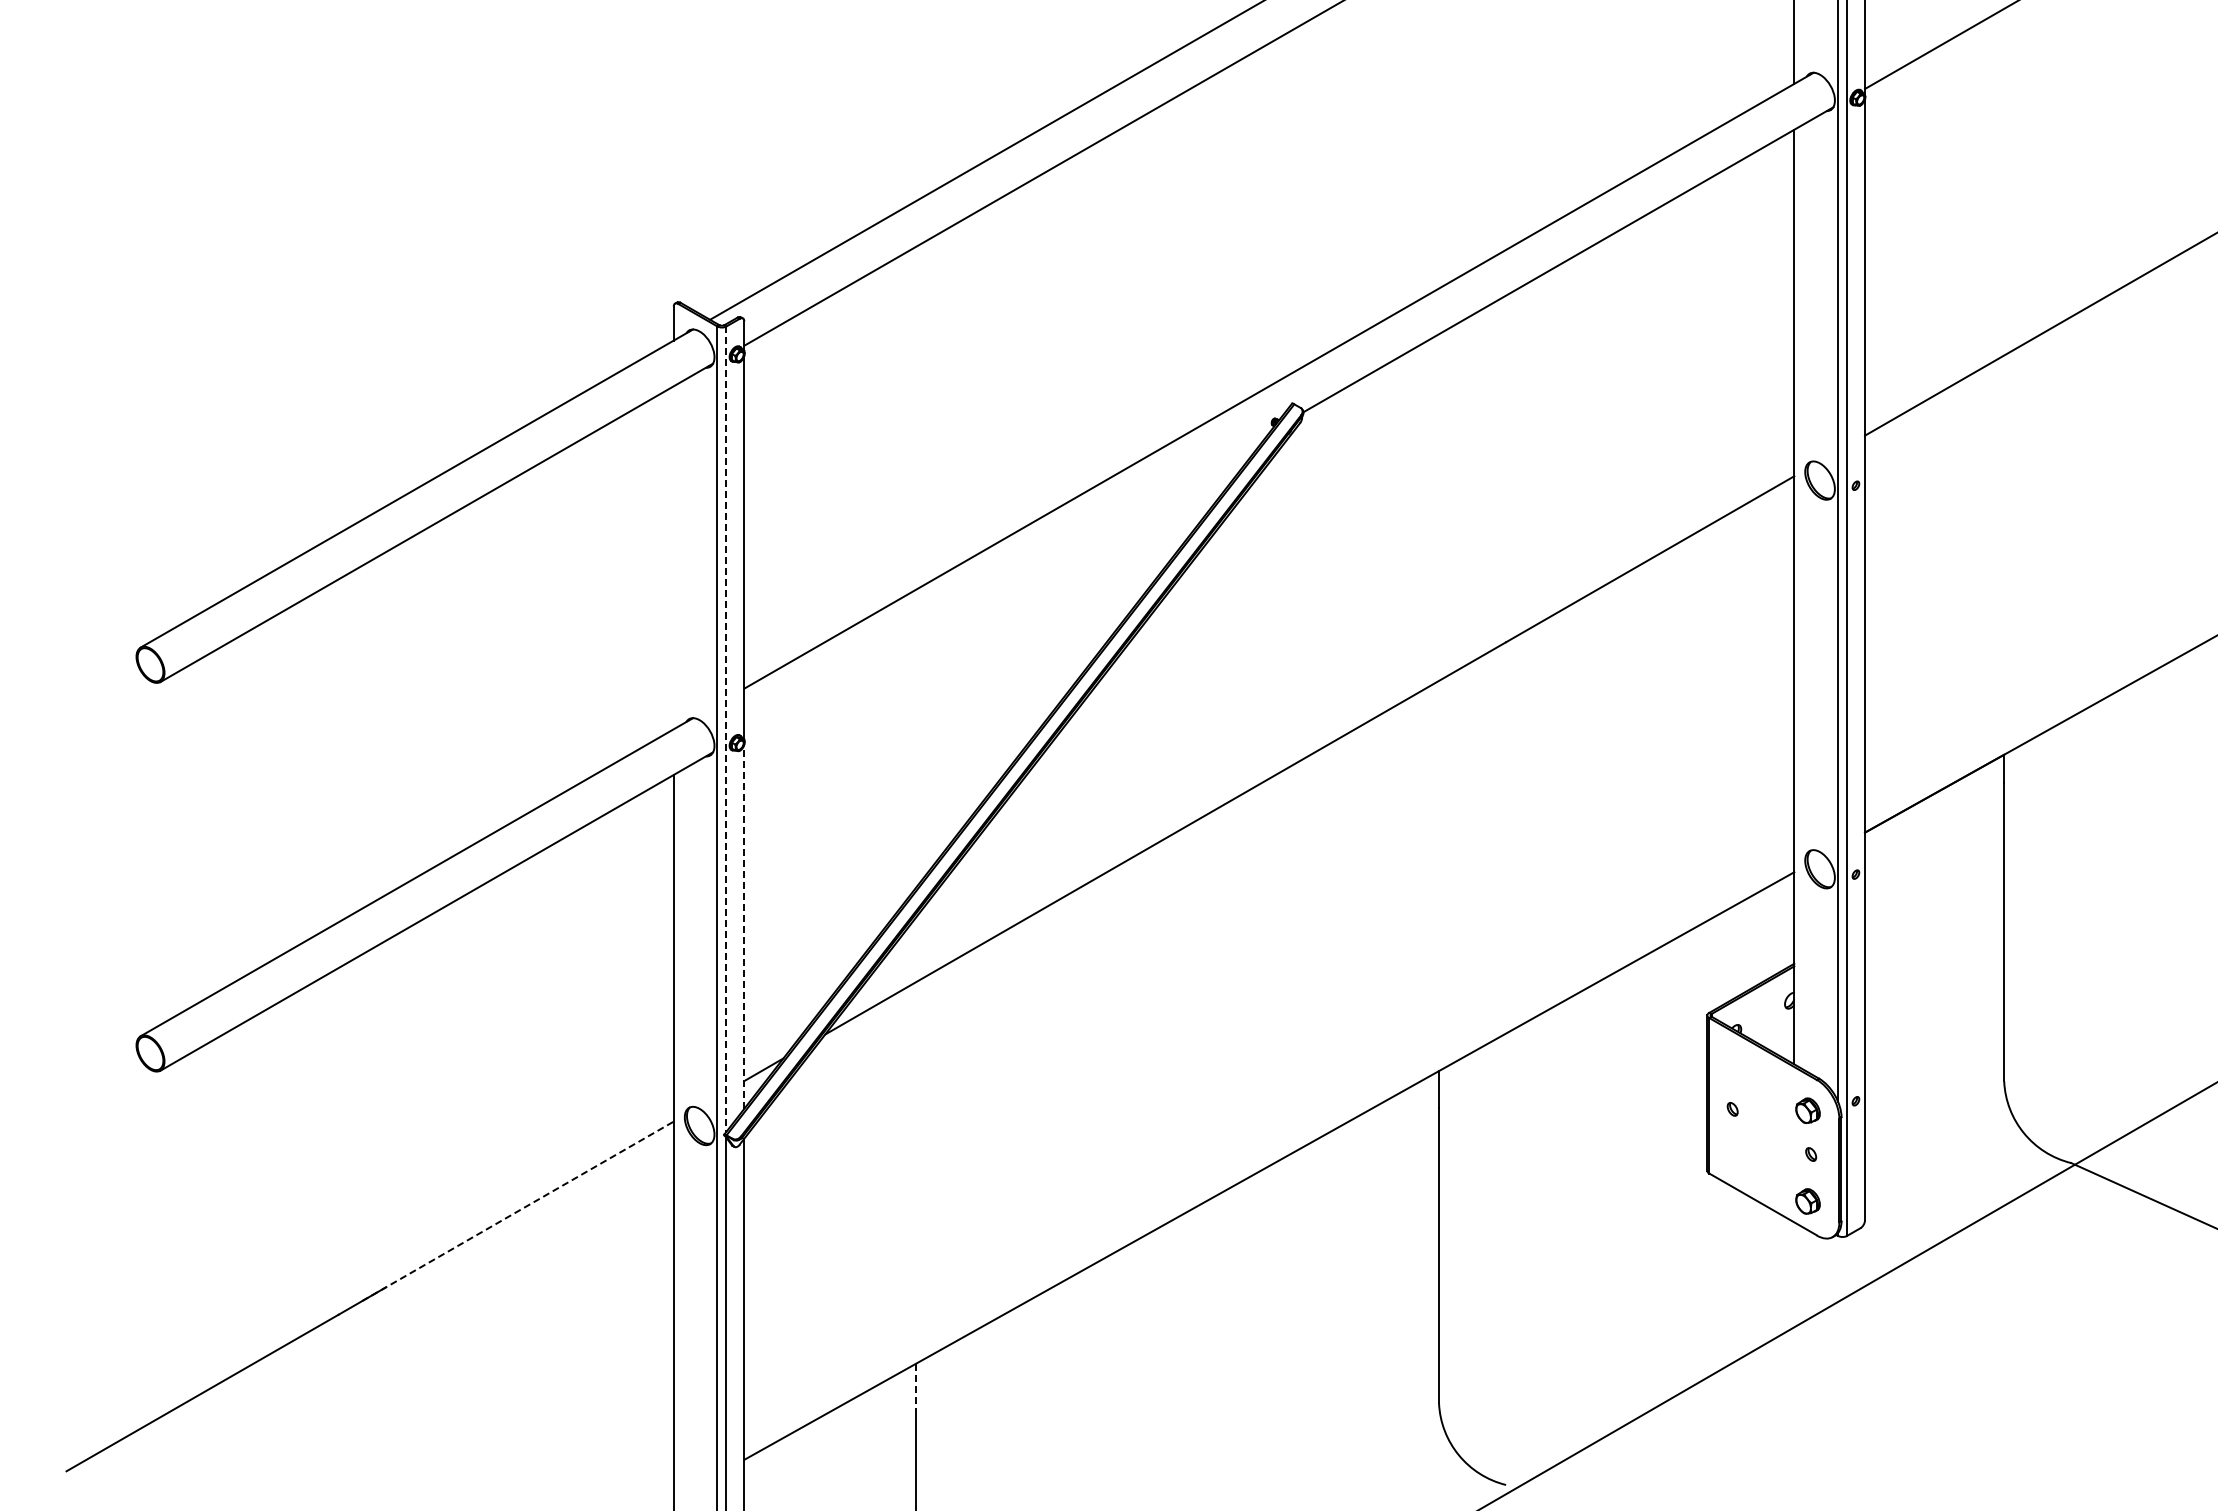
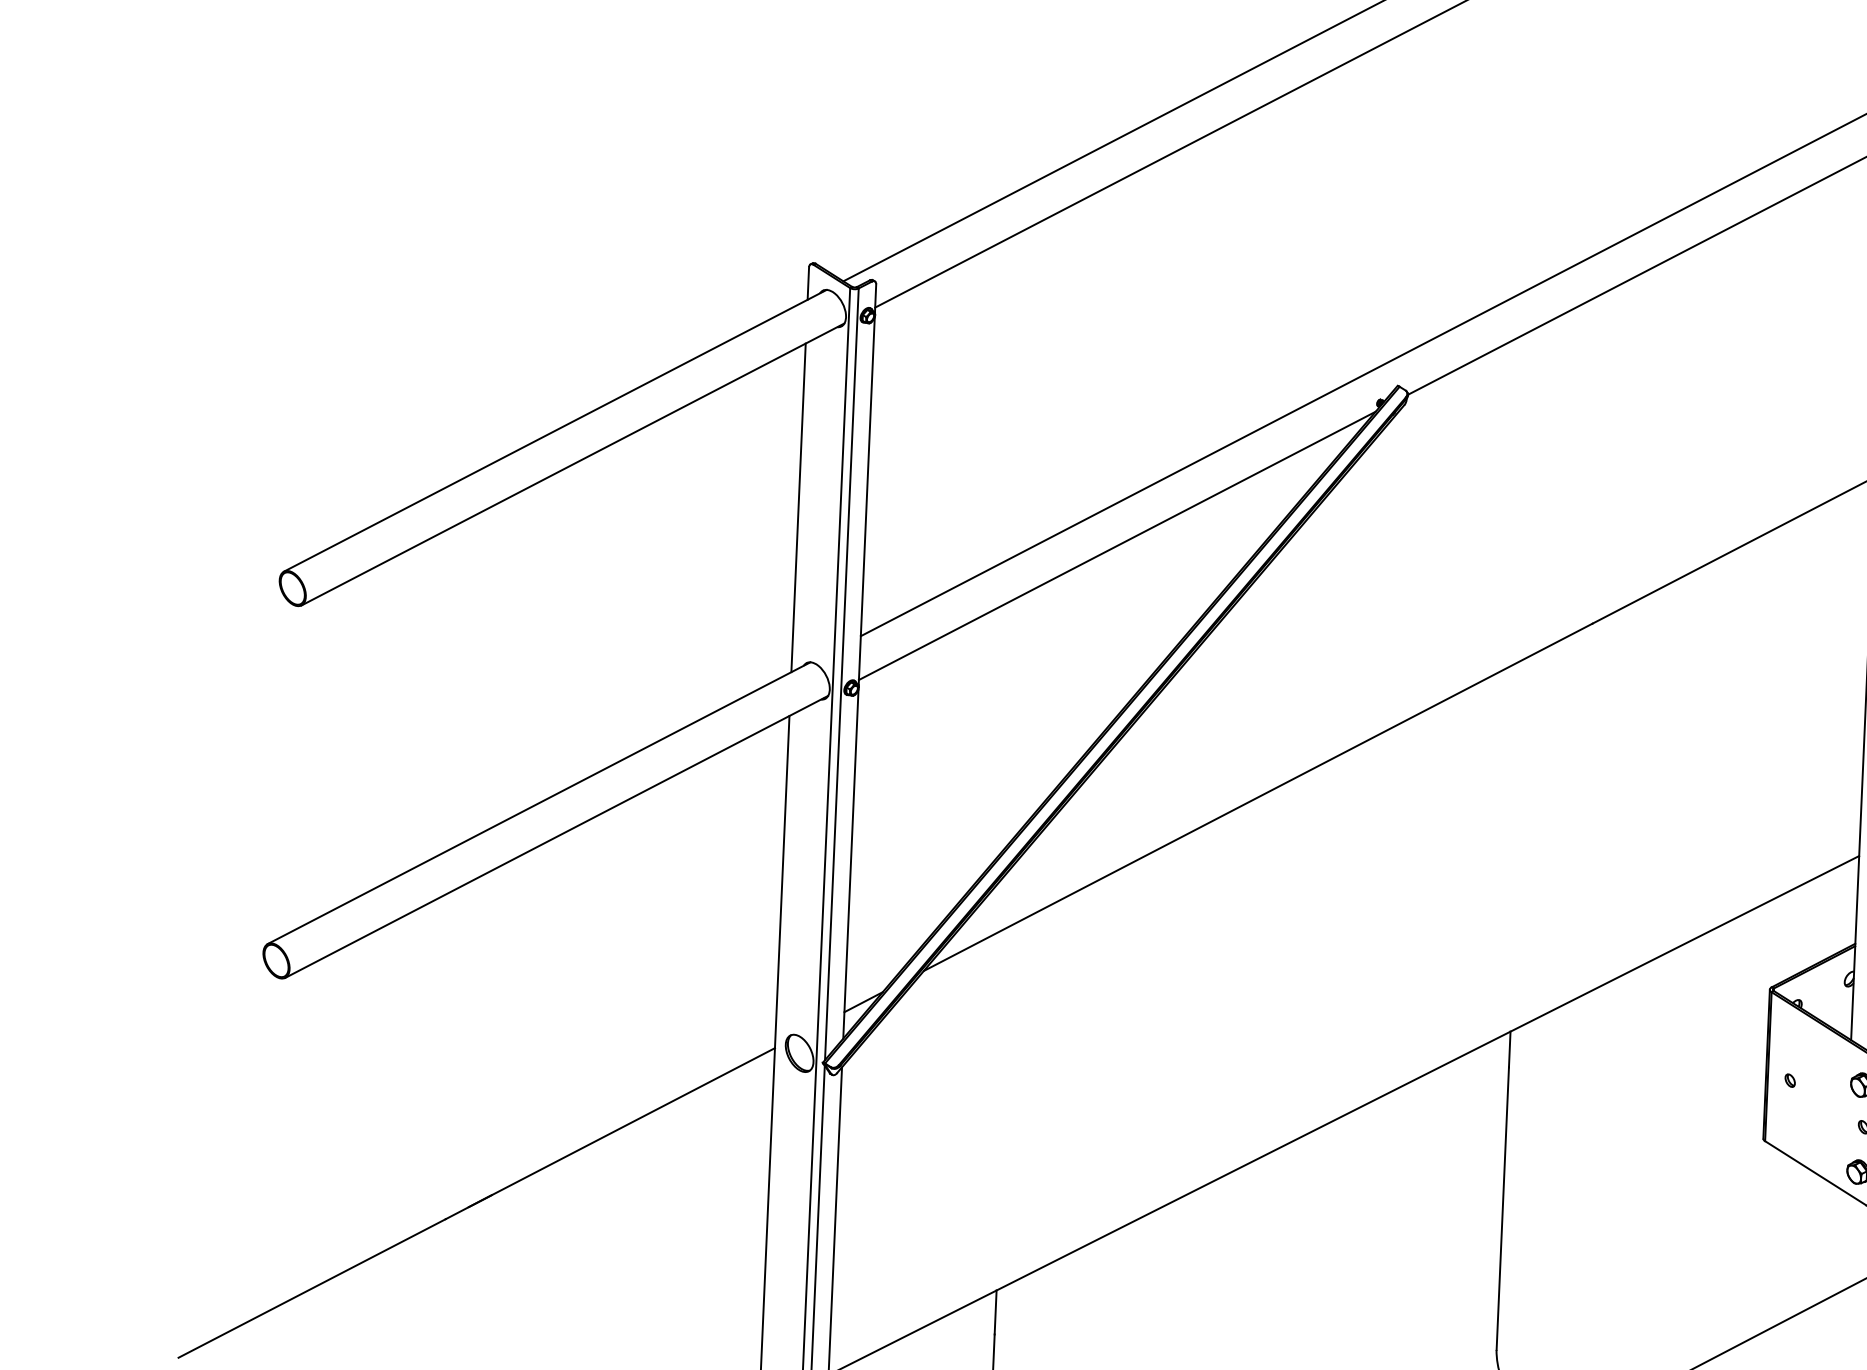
line: (673, 557) -> (798, 507), added
line: (1007, 582) -> (1117, 545), added
line: (726, 729) -> (841, 674), dashed -> solid
line: (744, 927) -> (850, 865), dashed -> solid
line: (517, 1211) -> (621, 1127), dashed -> solid
line: (915, 1386) -> (995, 1312), dashed -> solid

